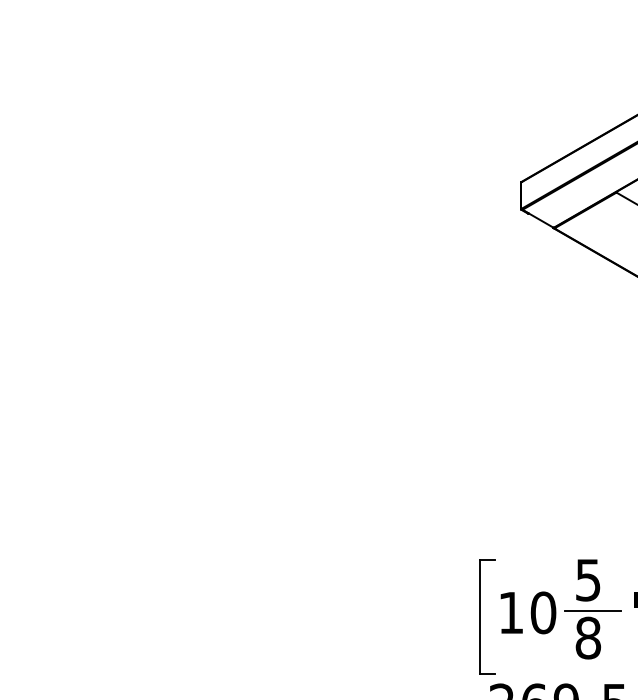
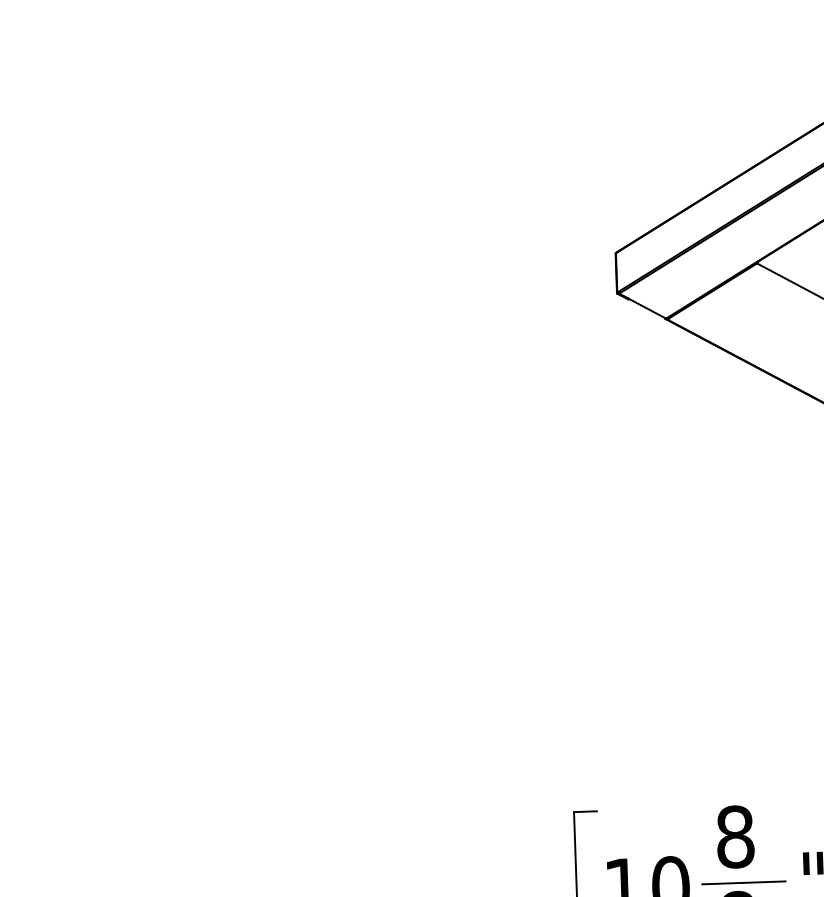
text: (588, 579) -> (735, 835), 5 -> 8

